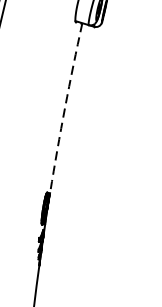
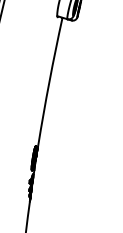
arc: (65, 107) -> (49, 81), dashed -> solid

